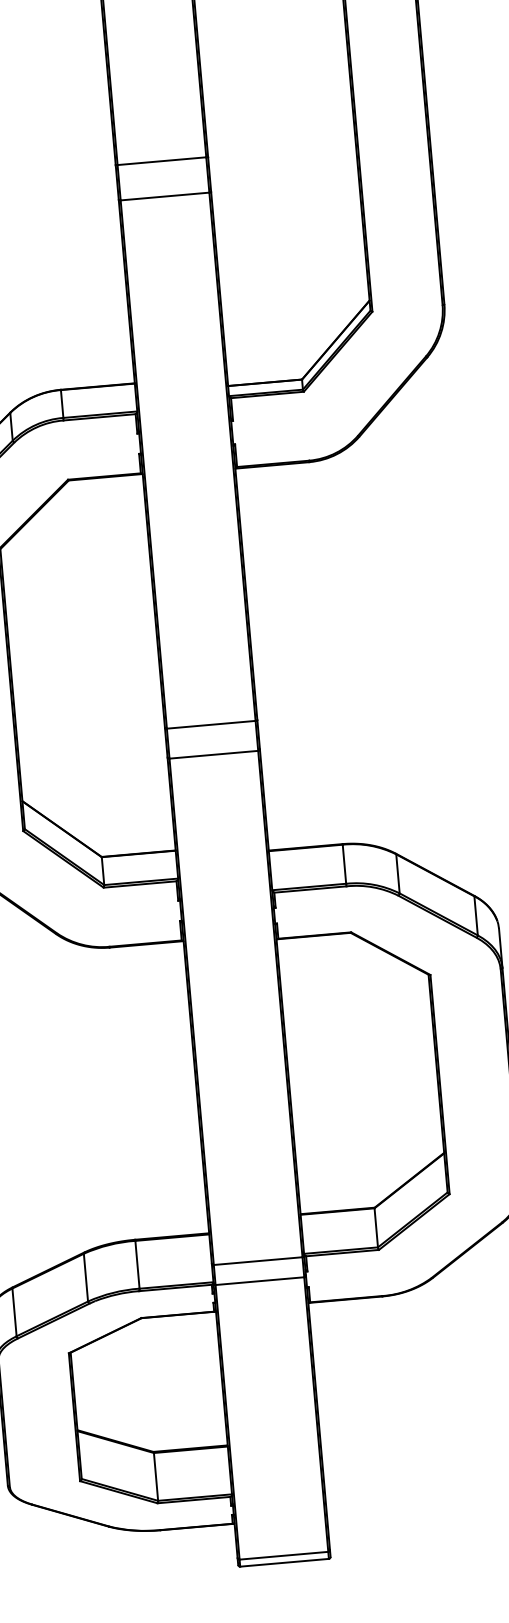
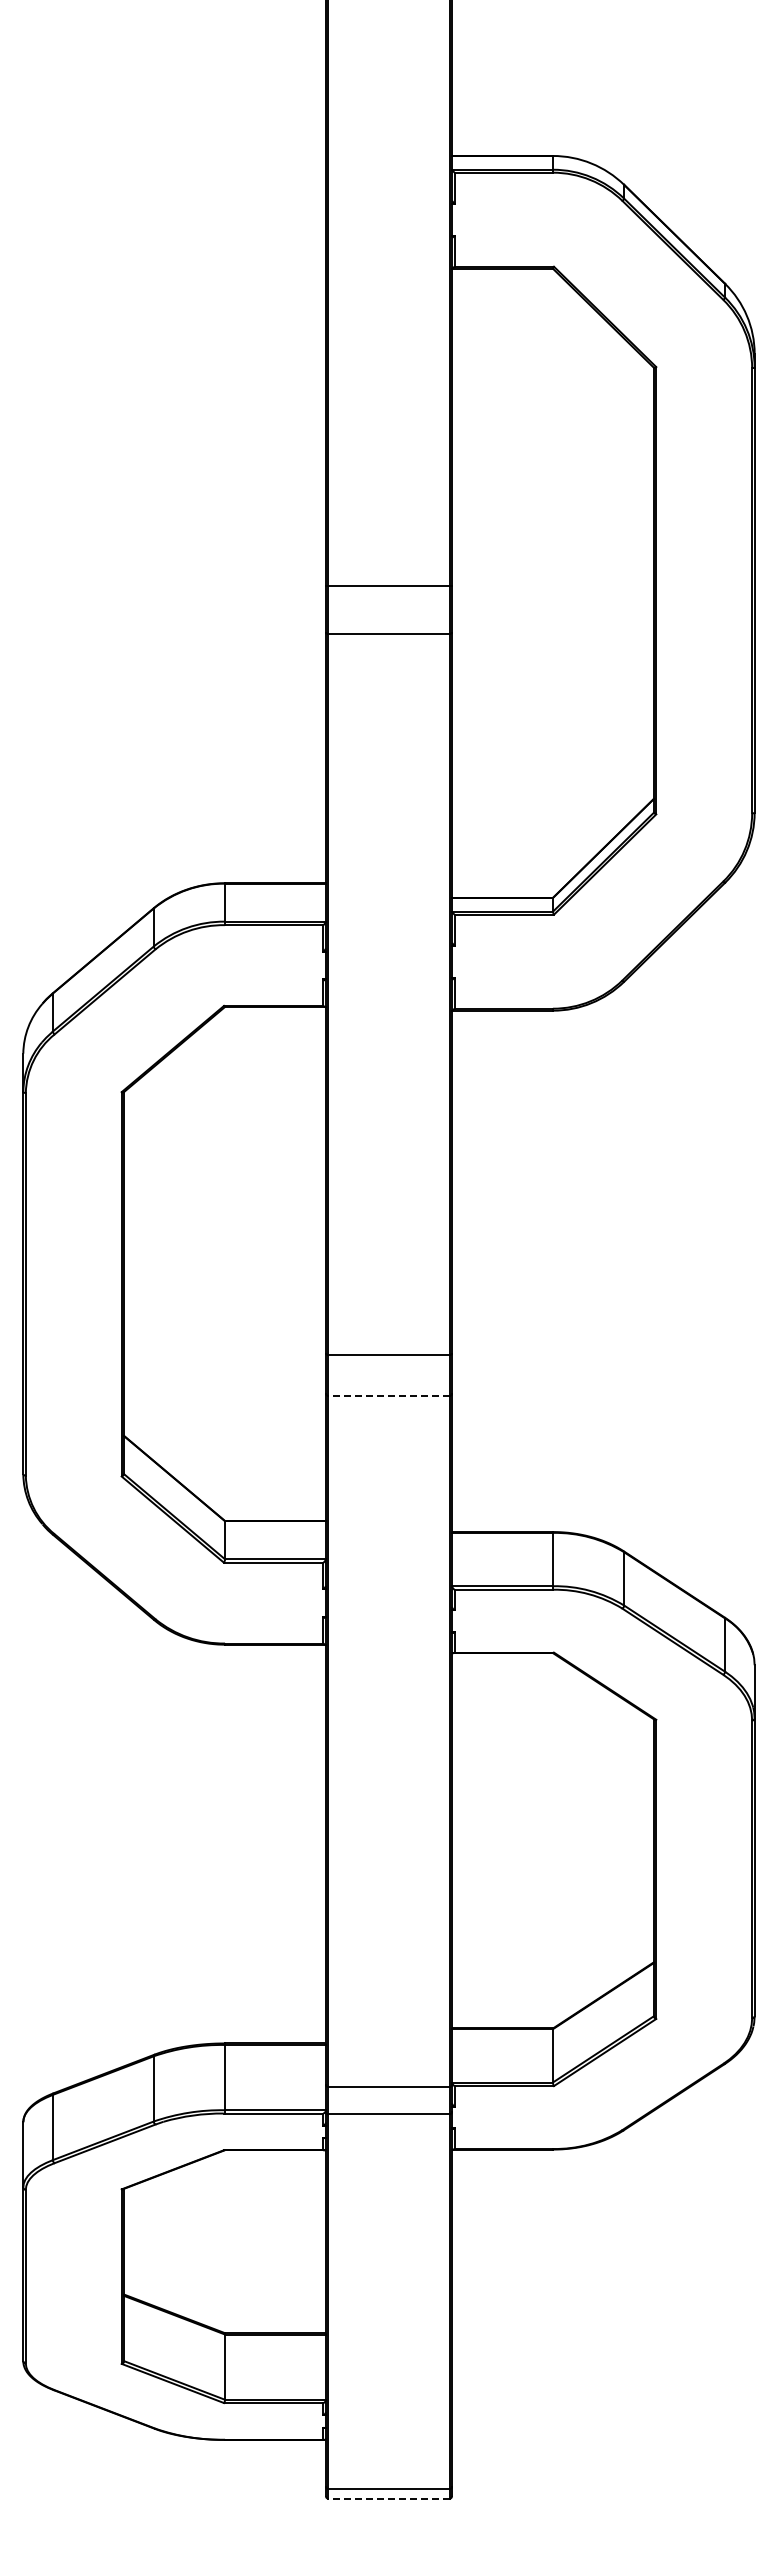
line: (213, 754) -> (388, 1395), solid -> dashed
line: (284, 1562) -> (388, 2498), solid -> dashed

